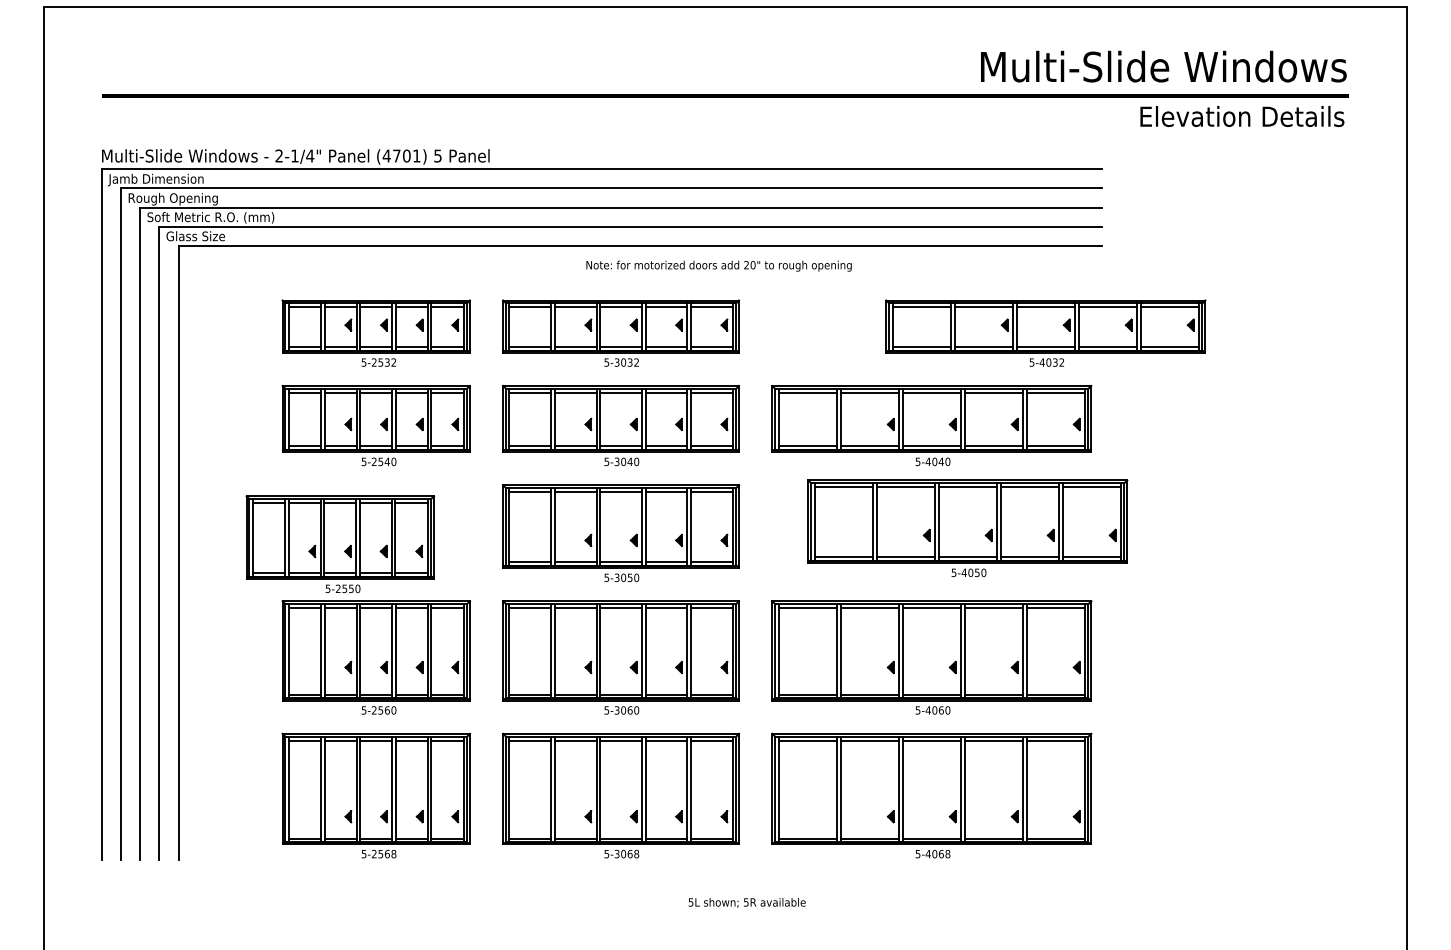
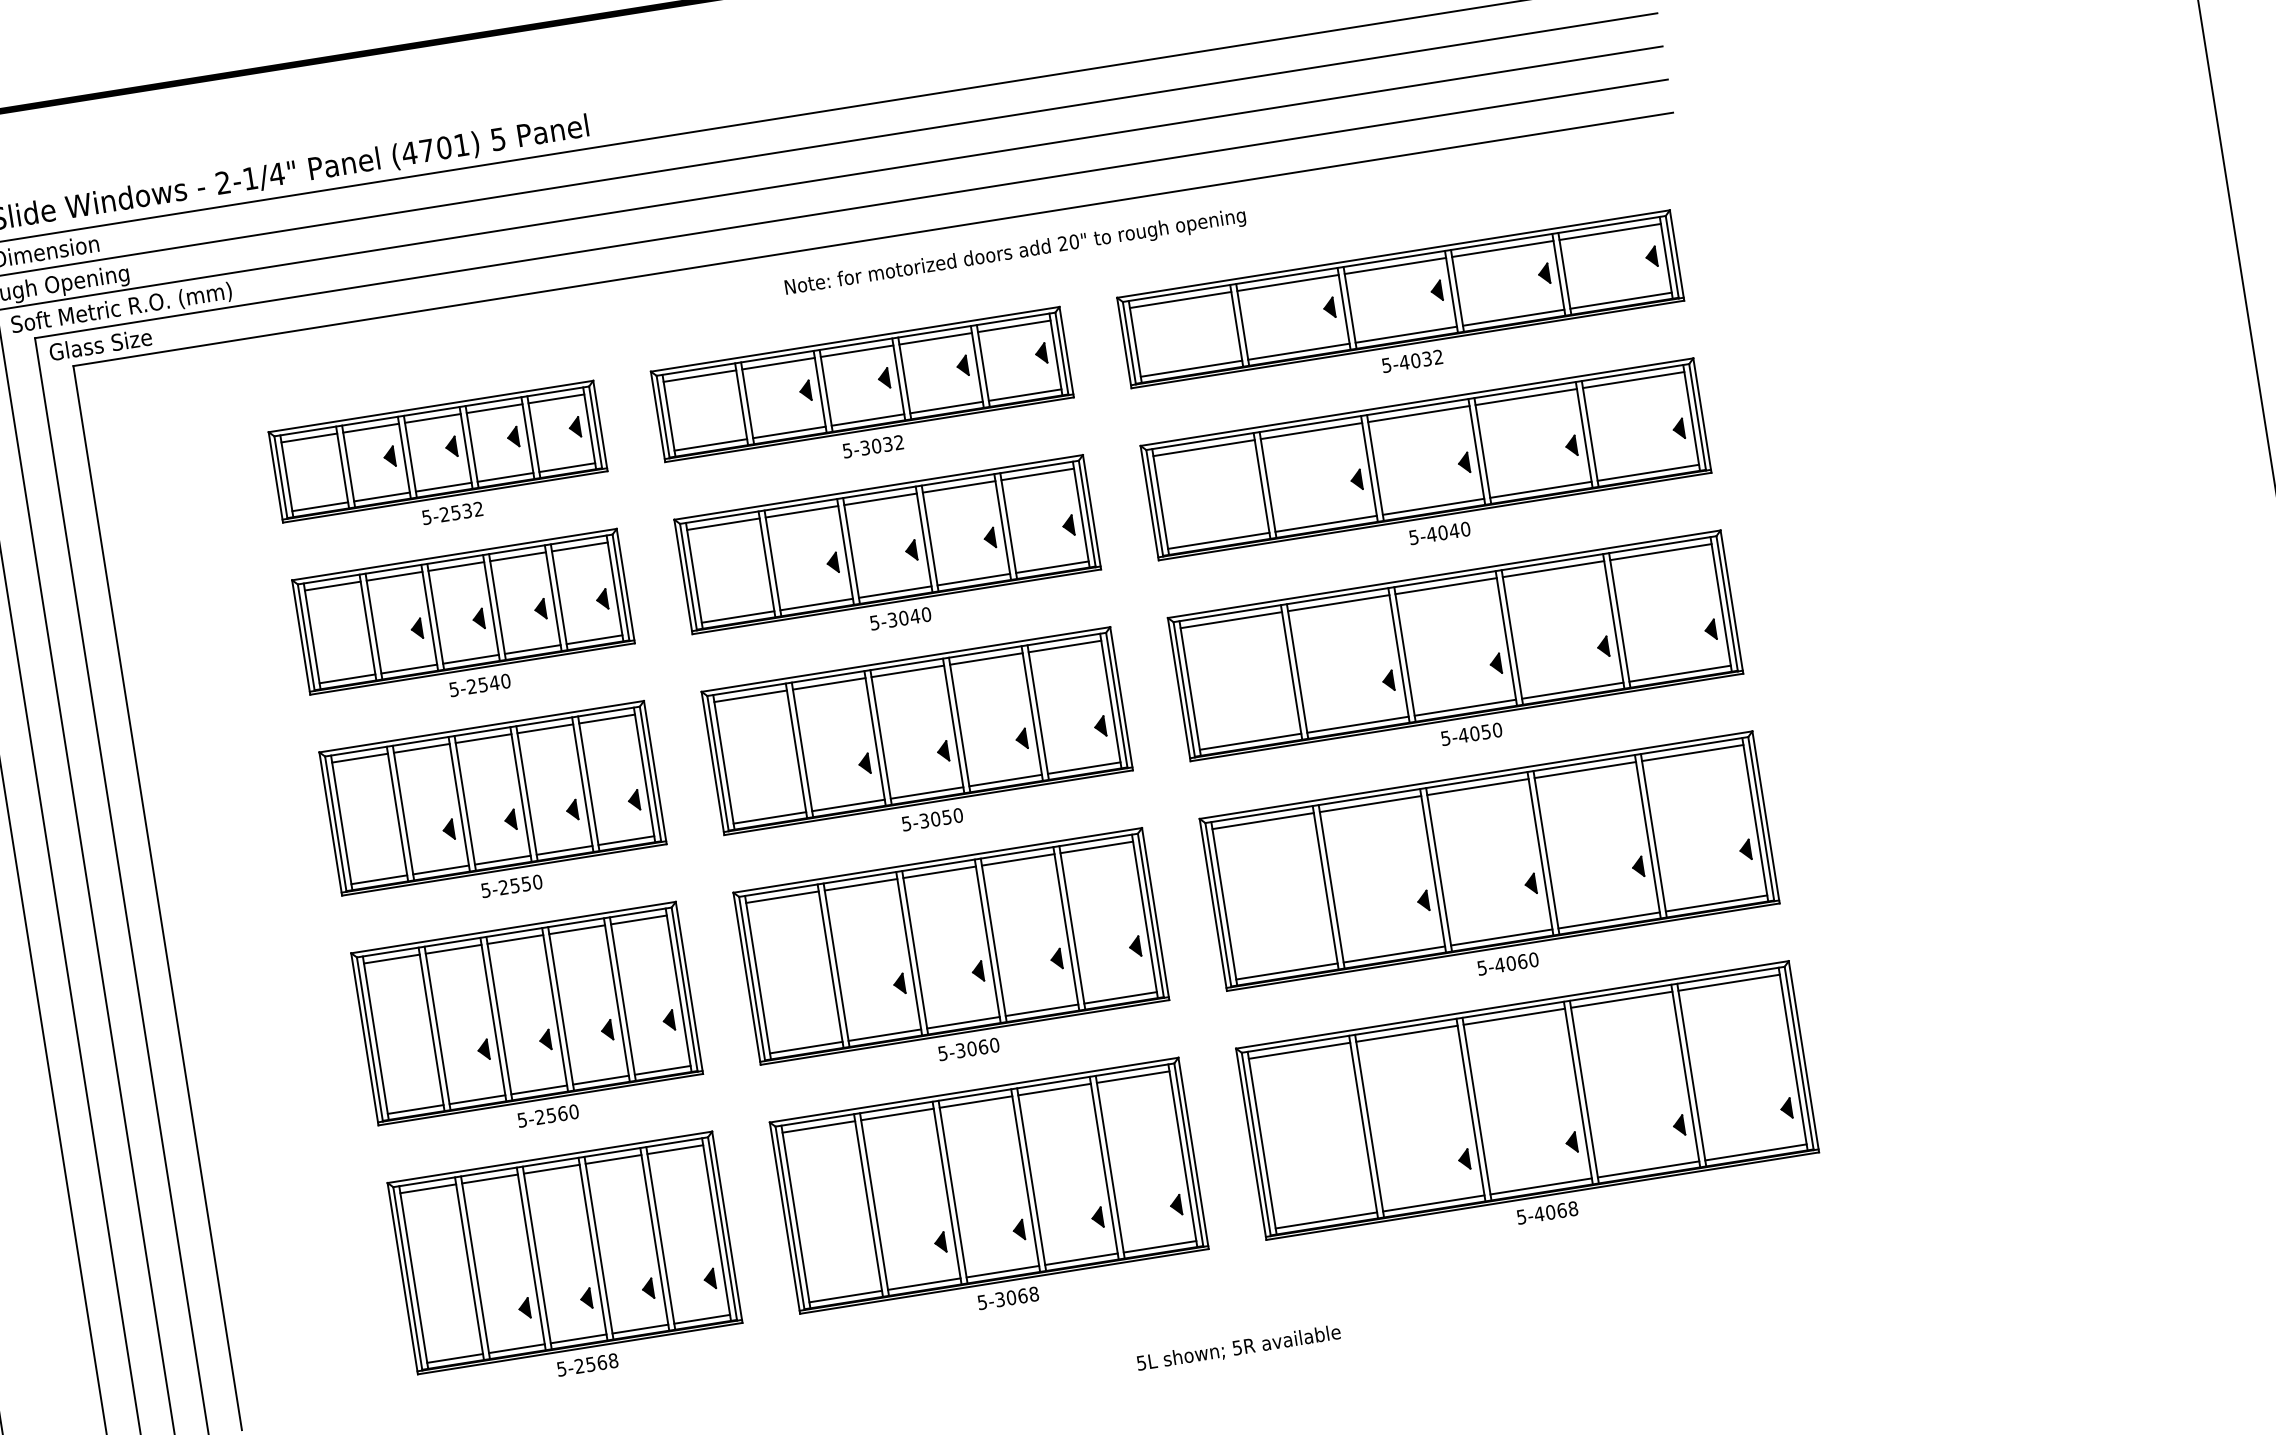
part: (1045, 332) -> (1401, 309), moved
part: (967, 528) -> (1456, 657), moved
part: (339, 544) -> (493, 810), moved

